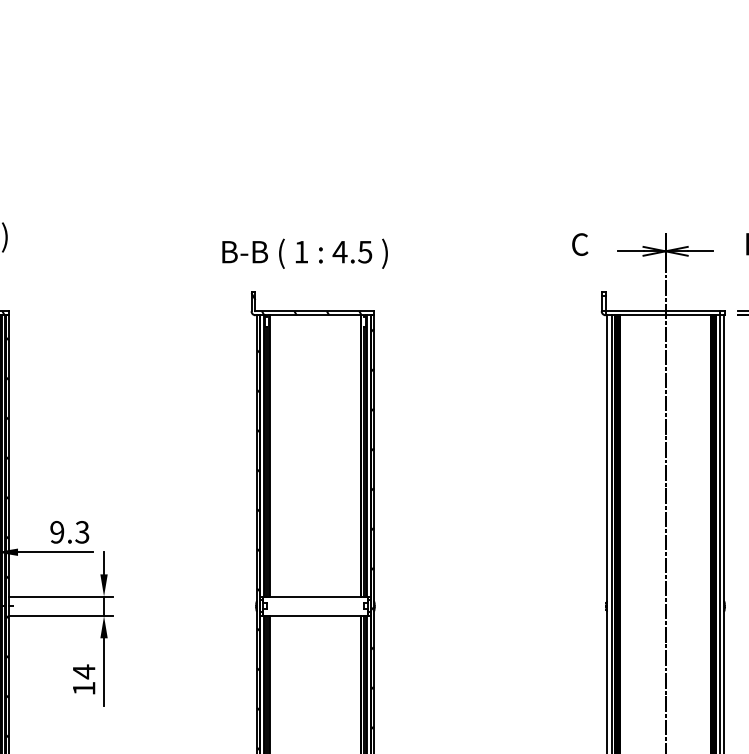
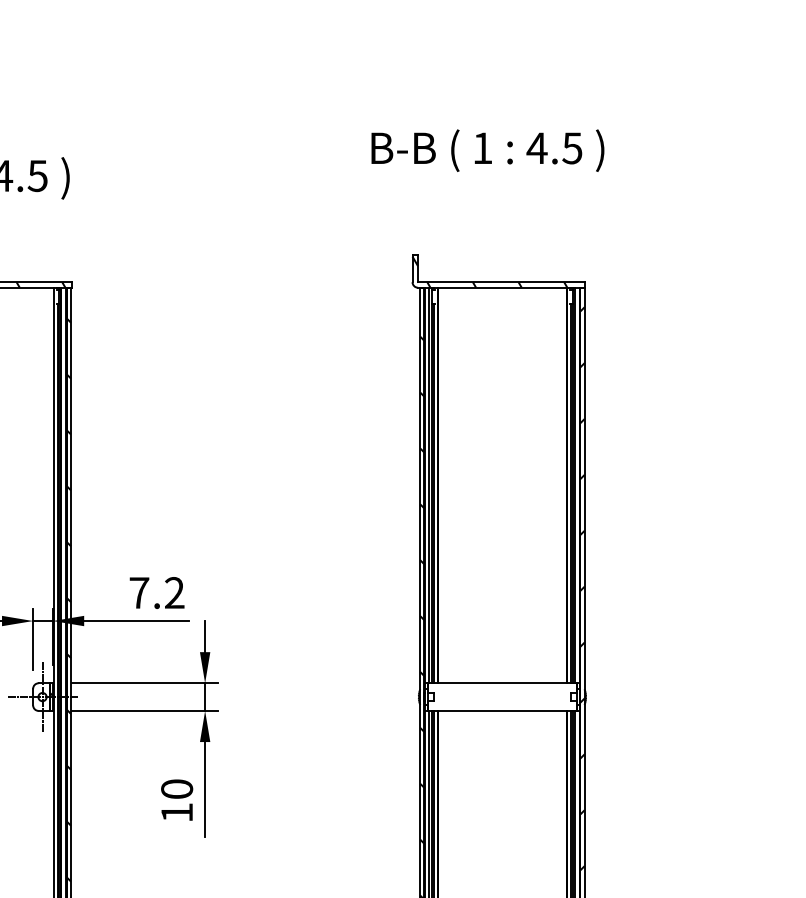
text: (304, 253) -> (487, 150), moved
text: (69, 532) -> (156, 593), 9.3 -> 7.2
text: (83, 671) -> (176, 788), 14 -> 10

